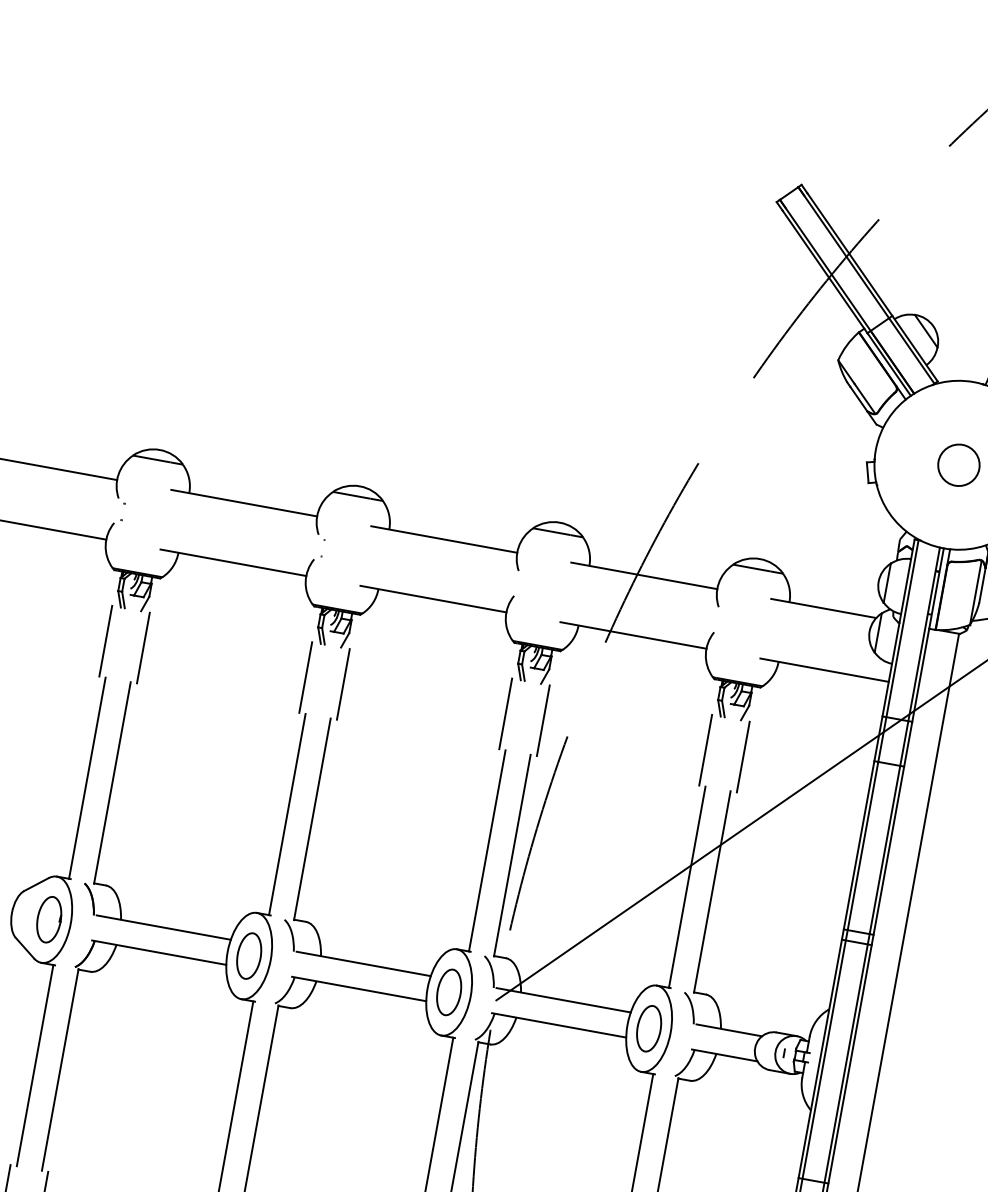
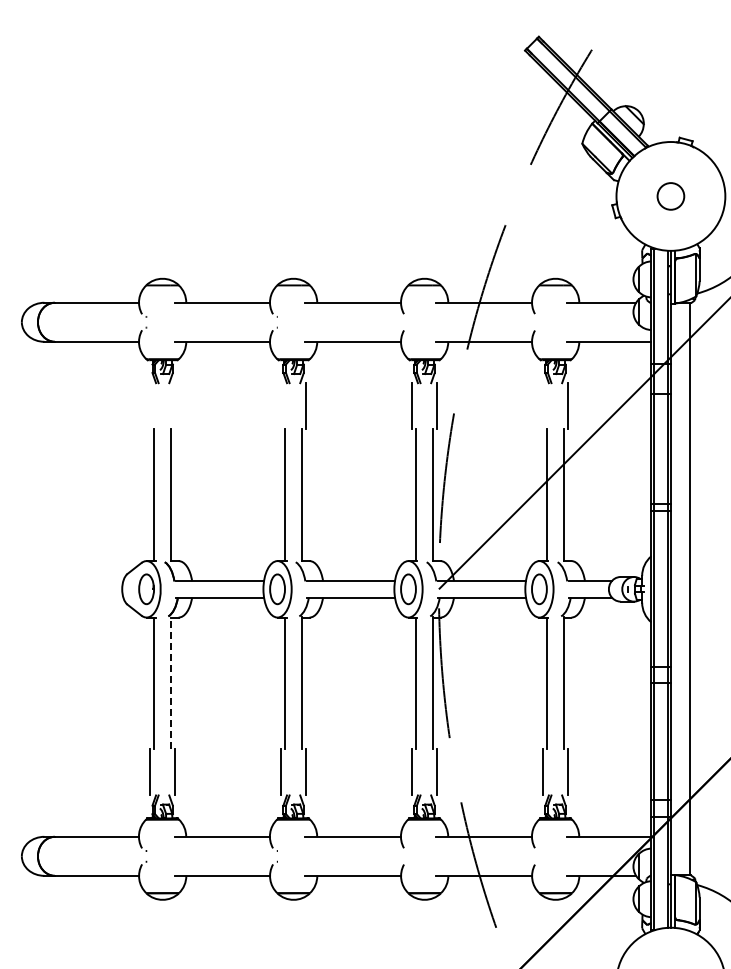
line: (105, 641) -> (150, 406), removed
line: (144, 648) -> (175, 406), removed
line: (305, 677) -> (281, 406), removed
line: (706, 750) -> (543, 406), removed
line: (59, 1068) -> (170, 682), solid -> dashed

